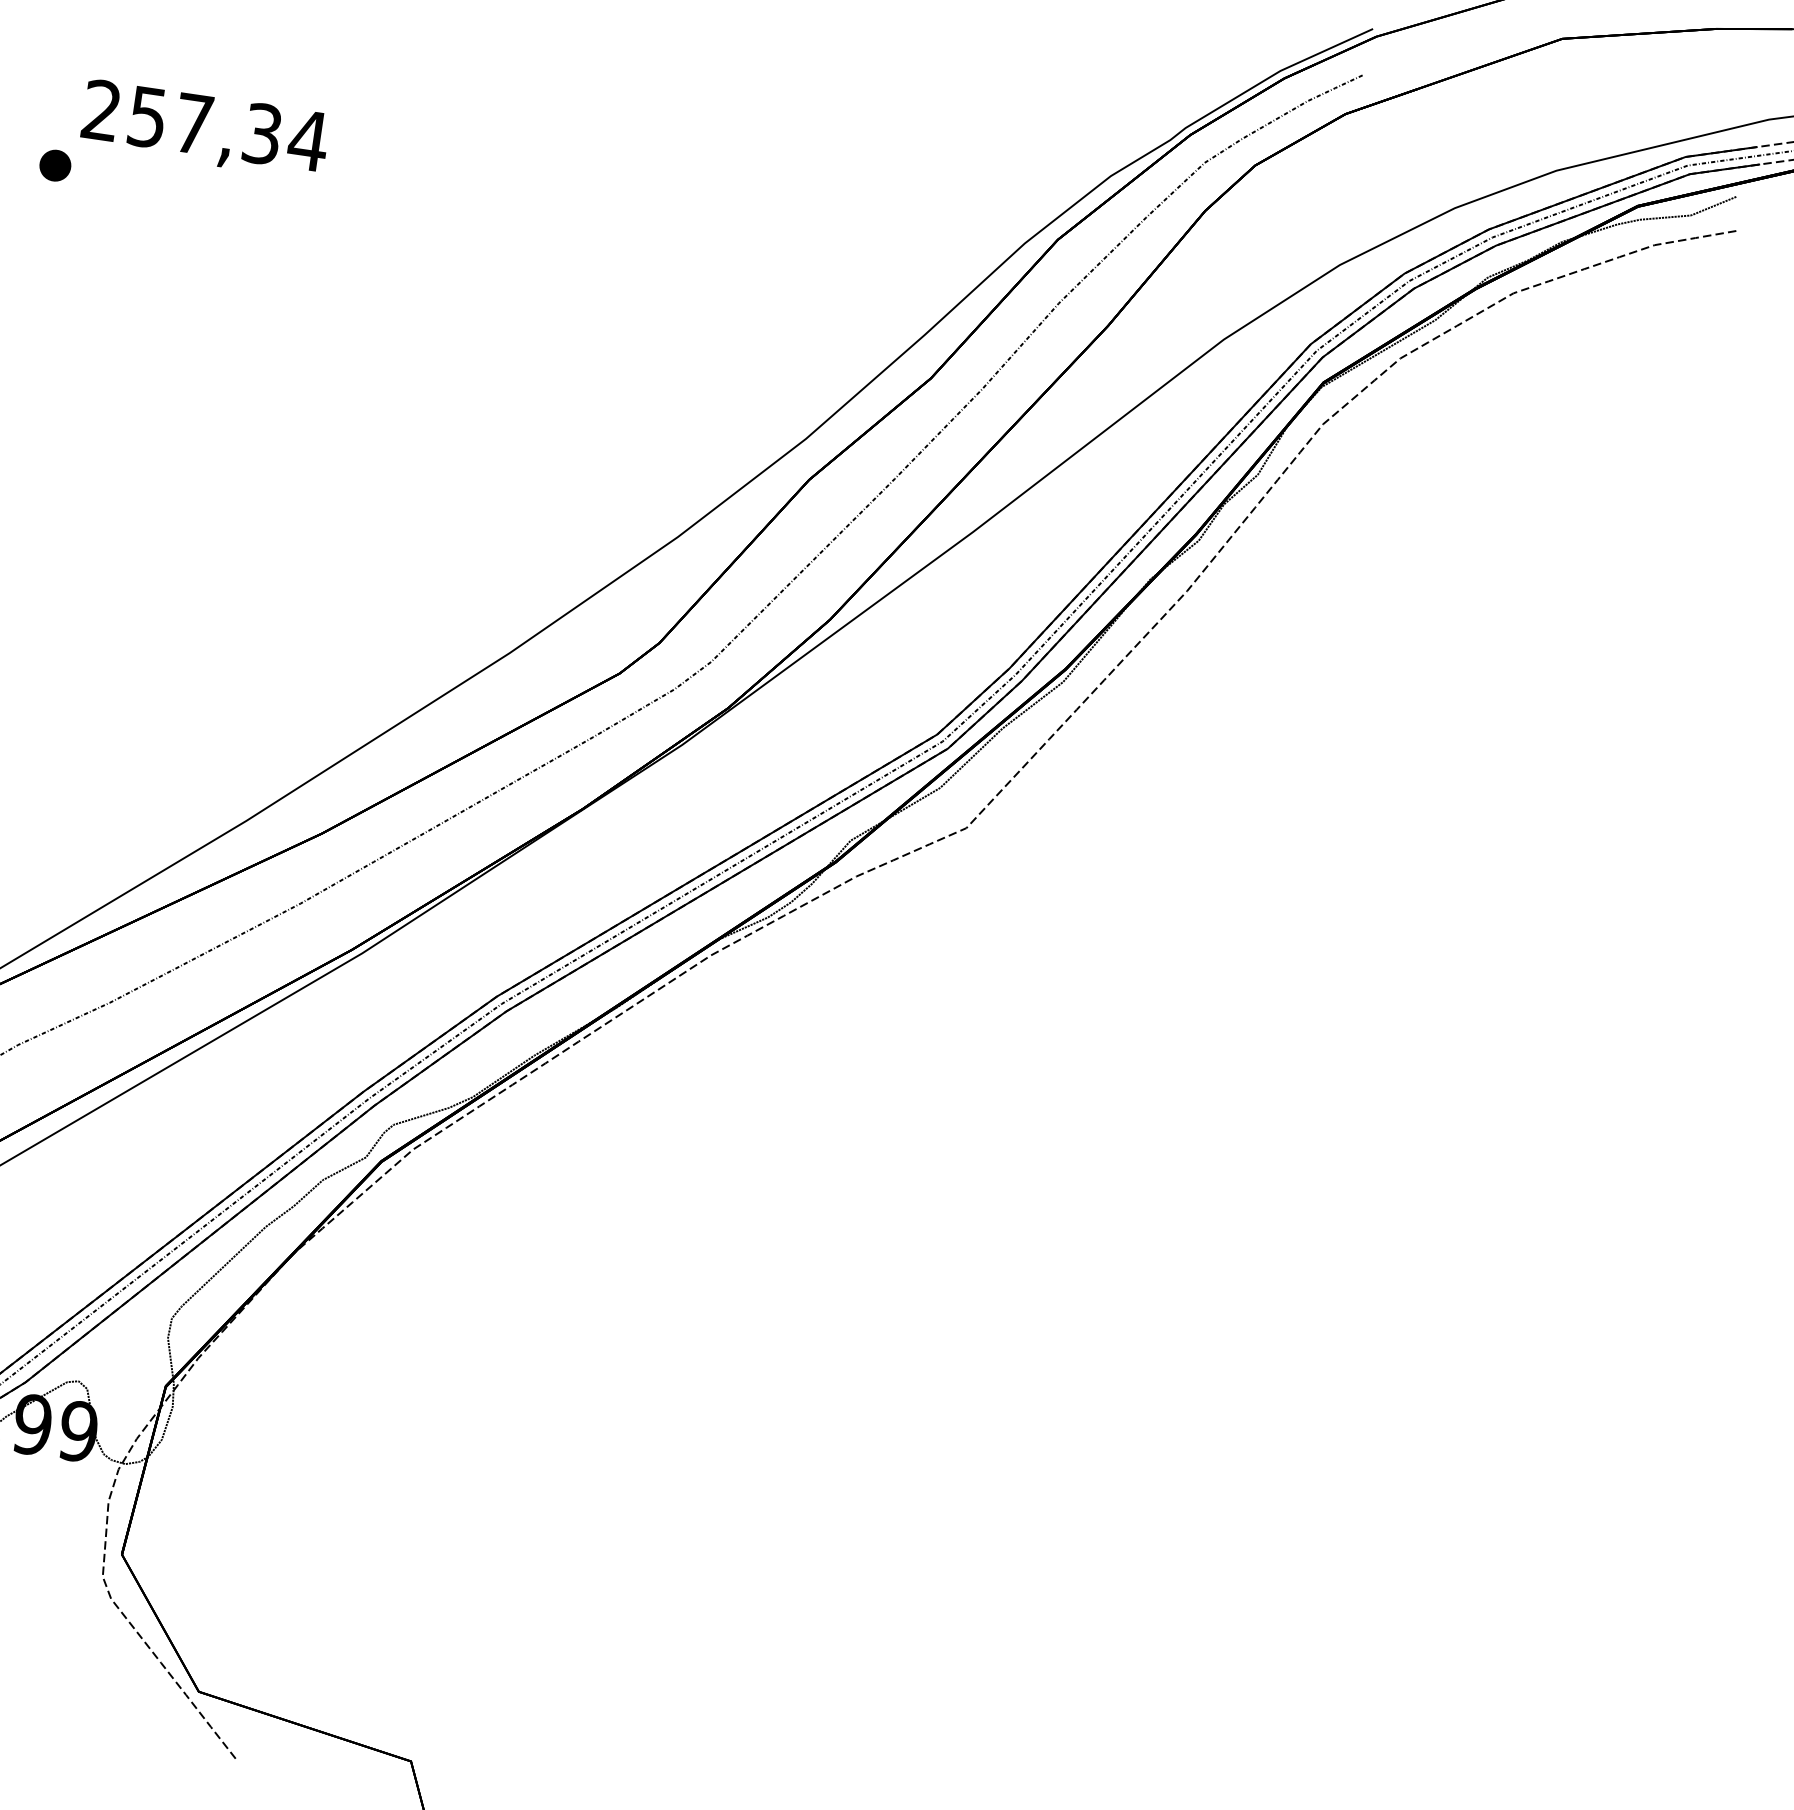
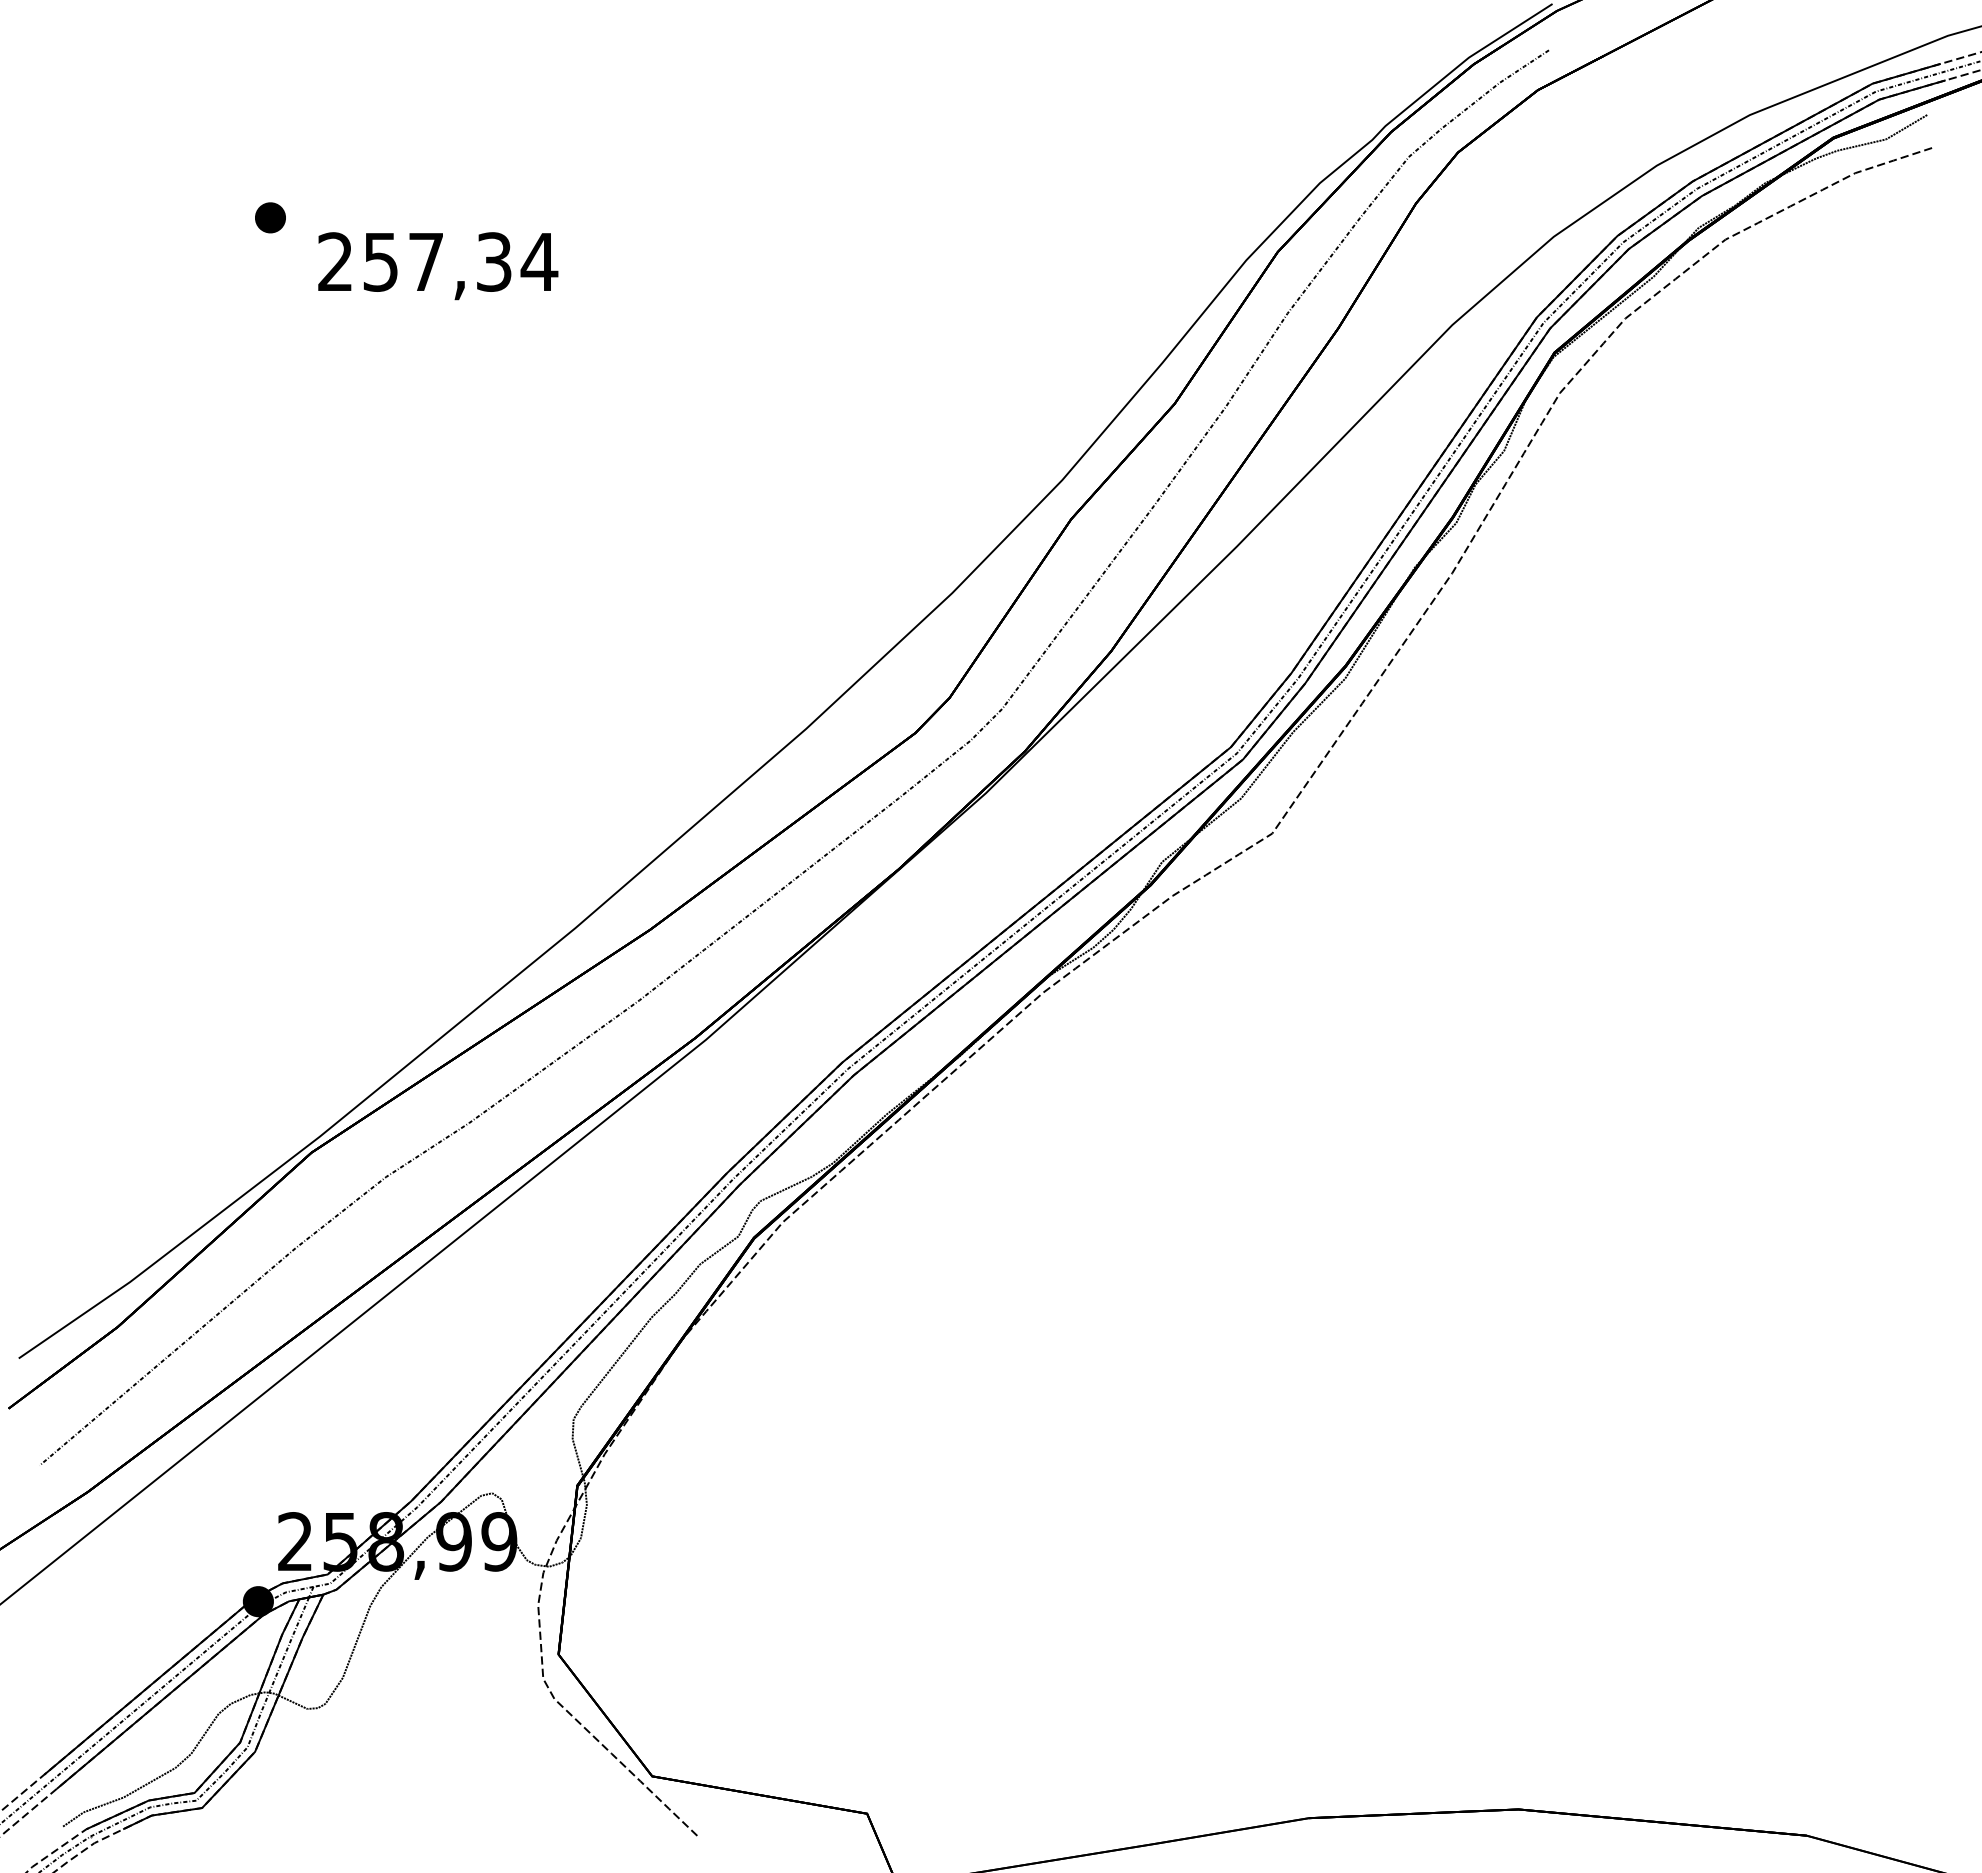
part: (55, 165) -> (270, 217), moved

